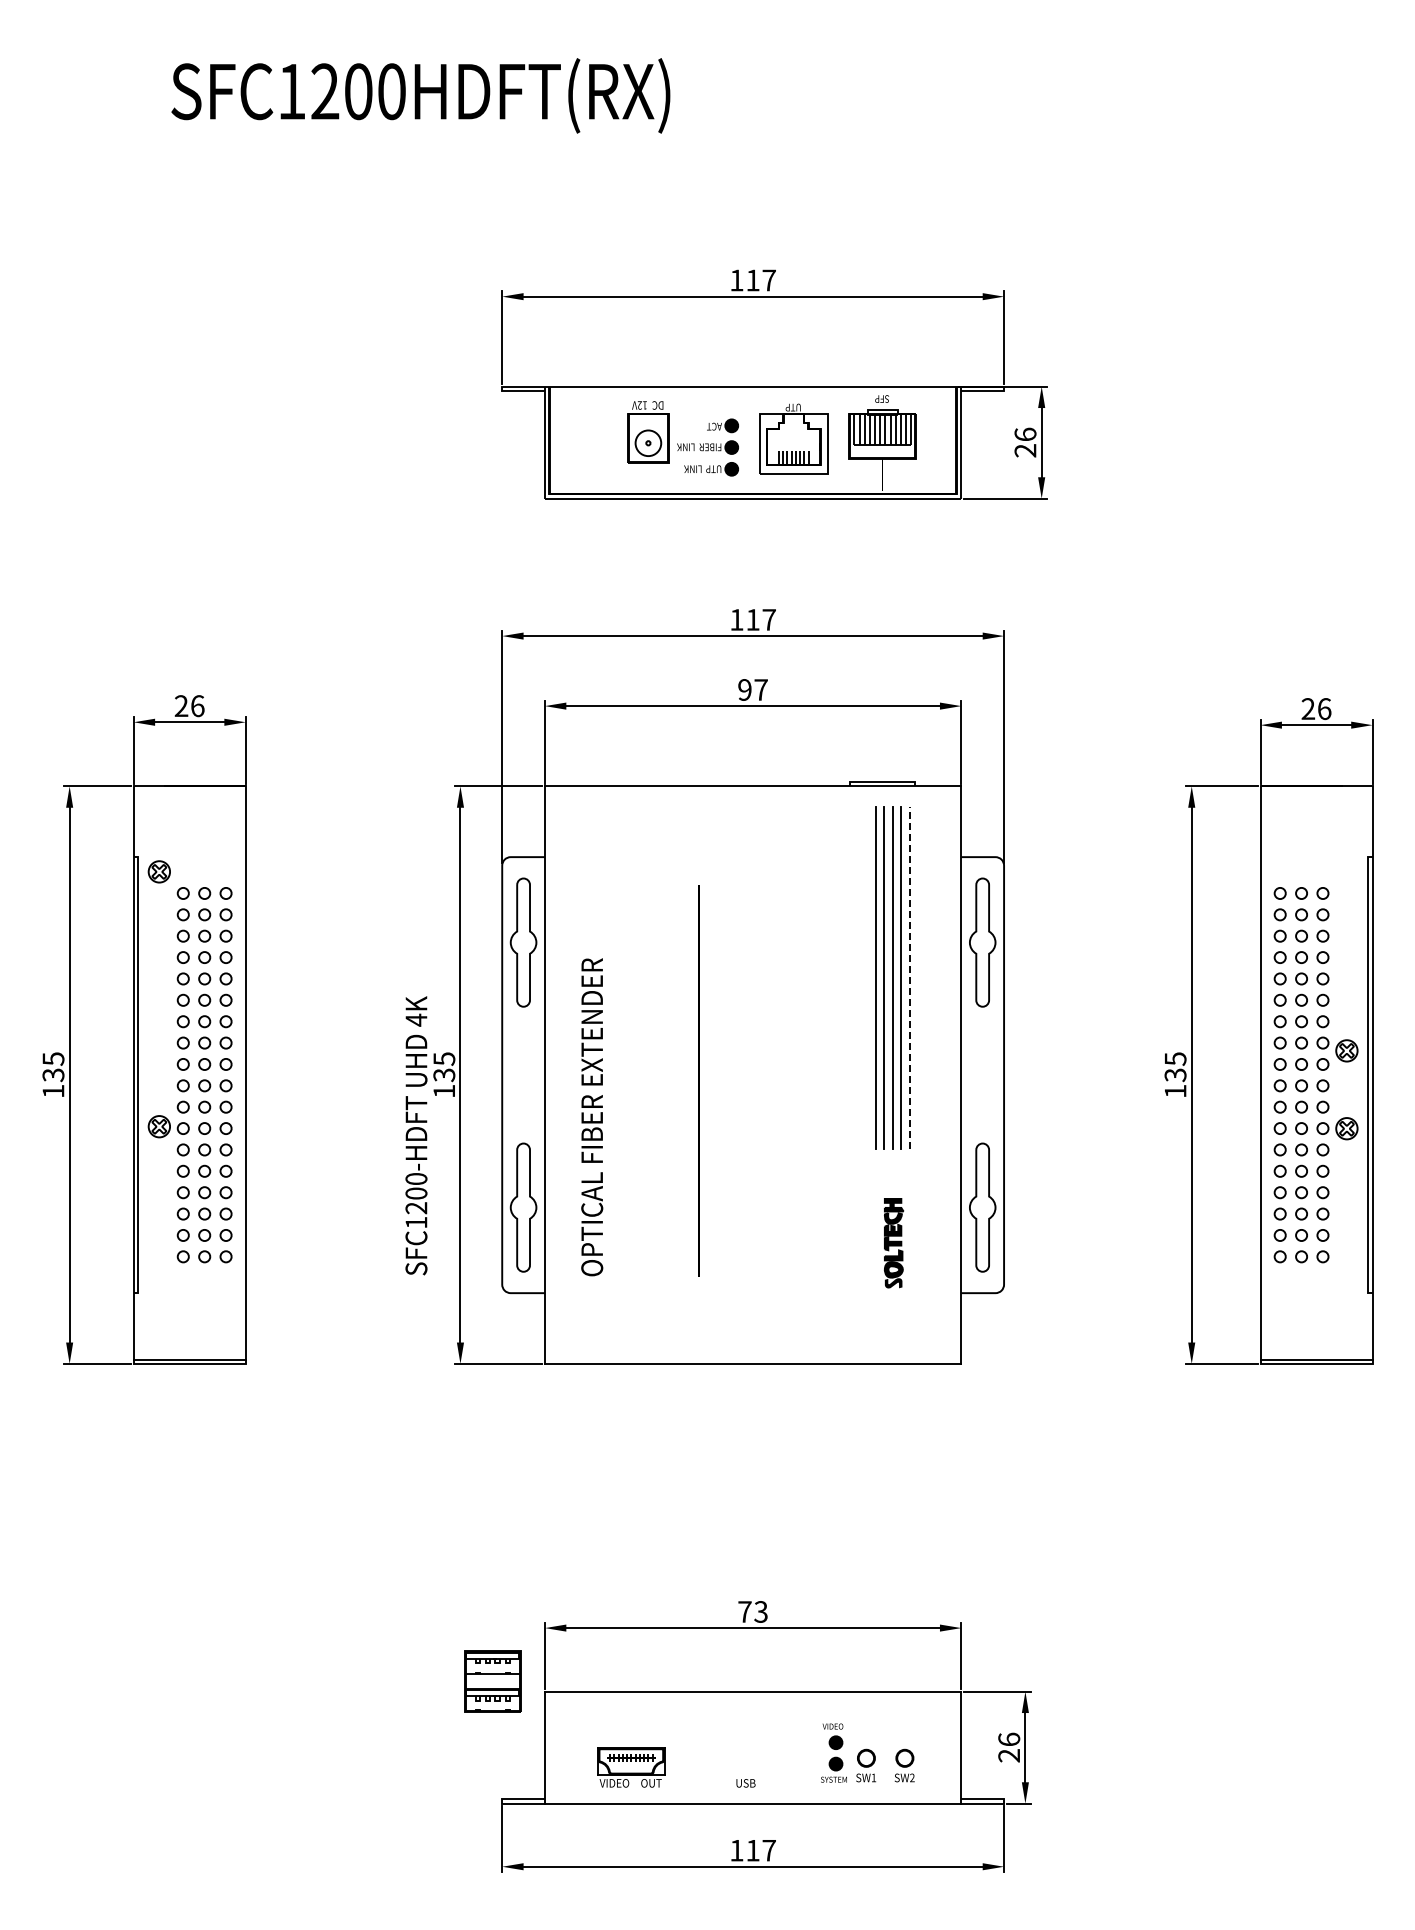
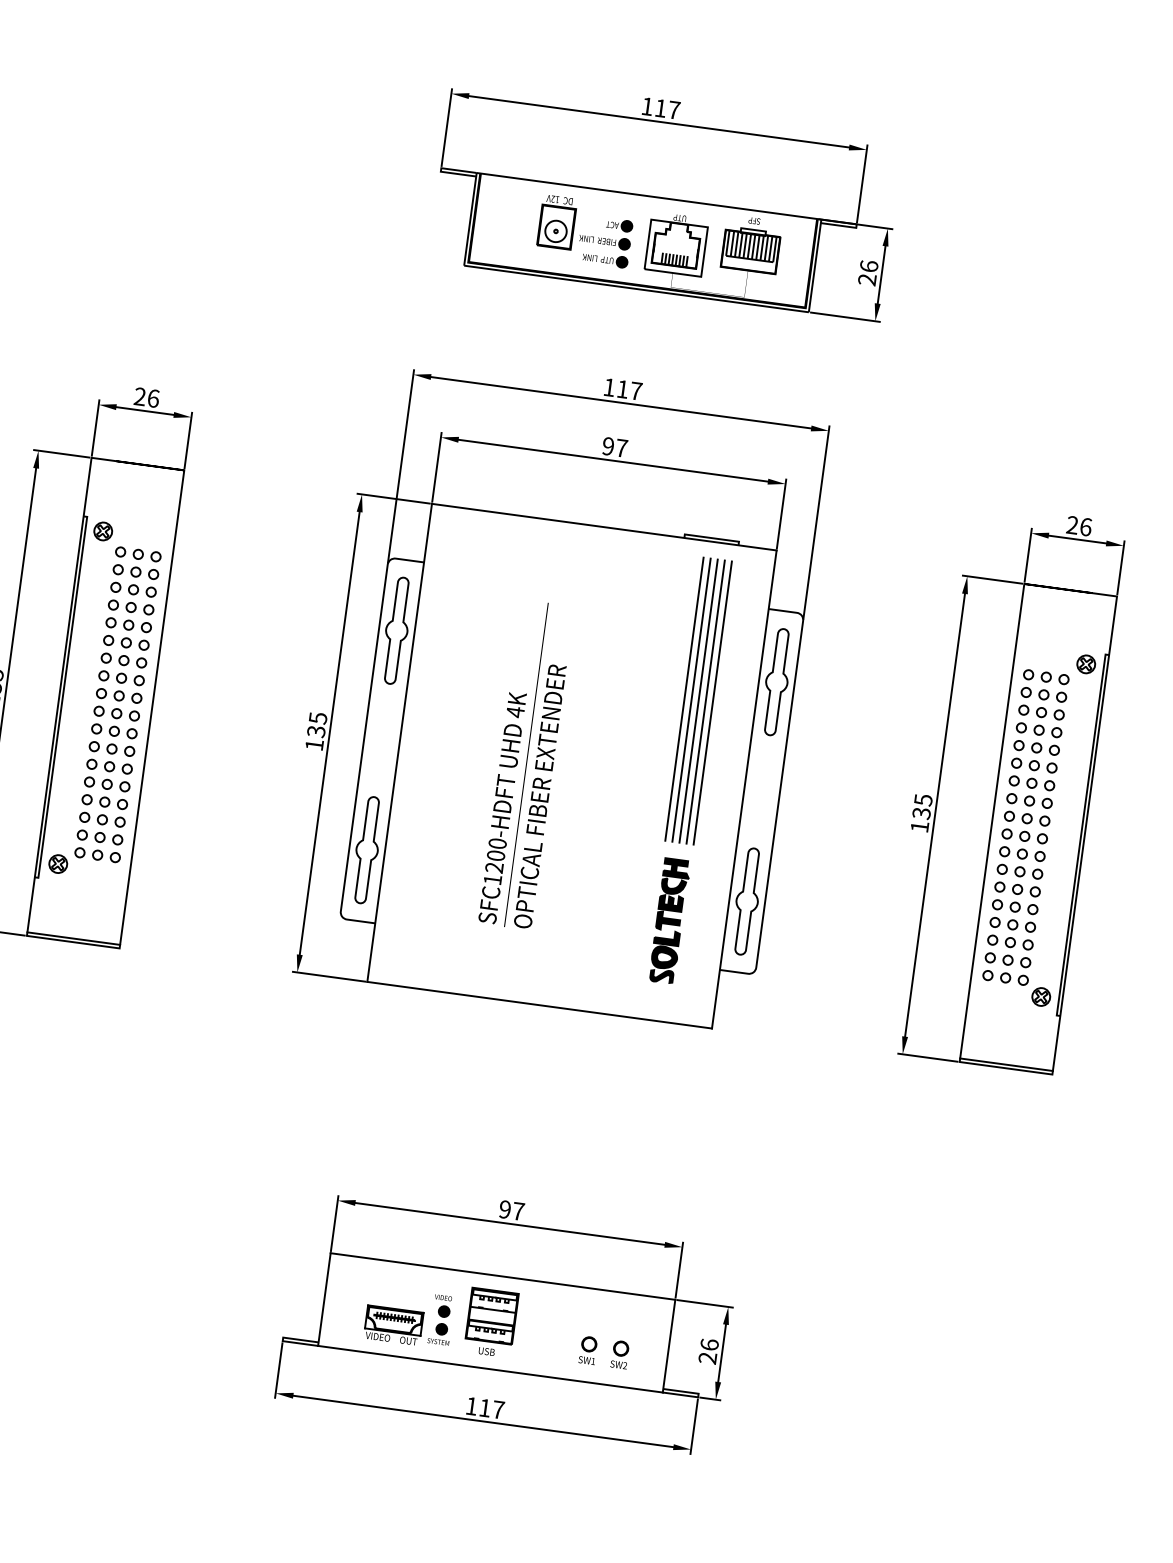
line: (910, 977) -> (713, 702), dashed -> solid
part: (1346, 1050) -> (1085, 664), moved
text: (592, 1117) -> (540, 796), moved
part: (158, 1126) -> (57, 863), moved
part: (1346, 1128) -> (1040, 996), moved
text: (416, 1135) -> (502, 807), moved
part: (893, 1243) -> (669, 921), size x1.67
text: (752, 1611) -> (511, 1210), 73 -> 97
part: (492, 1681) -> (492, 1316), moved
part: (833, 1752) -> (441, 1319), moved

